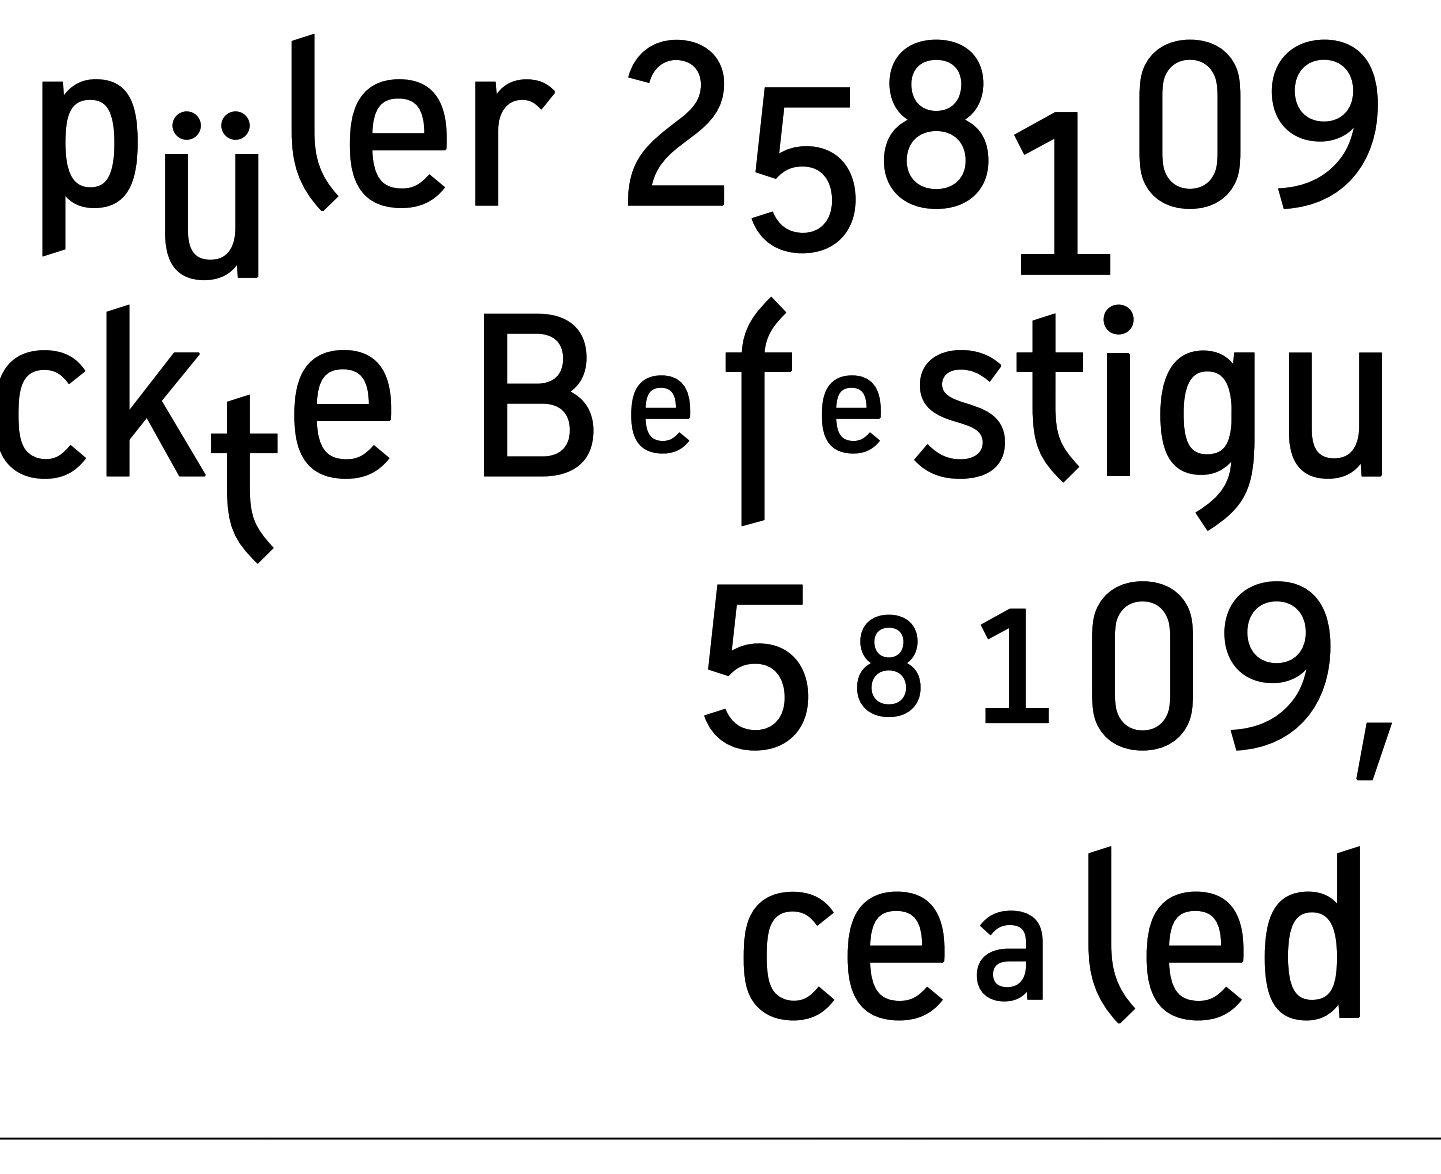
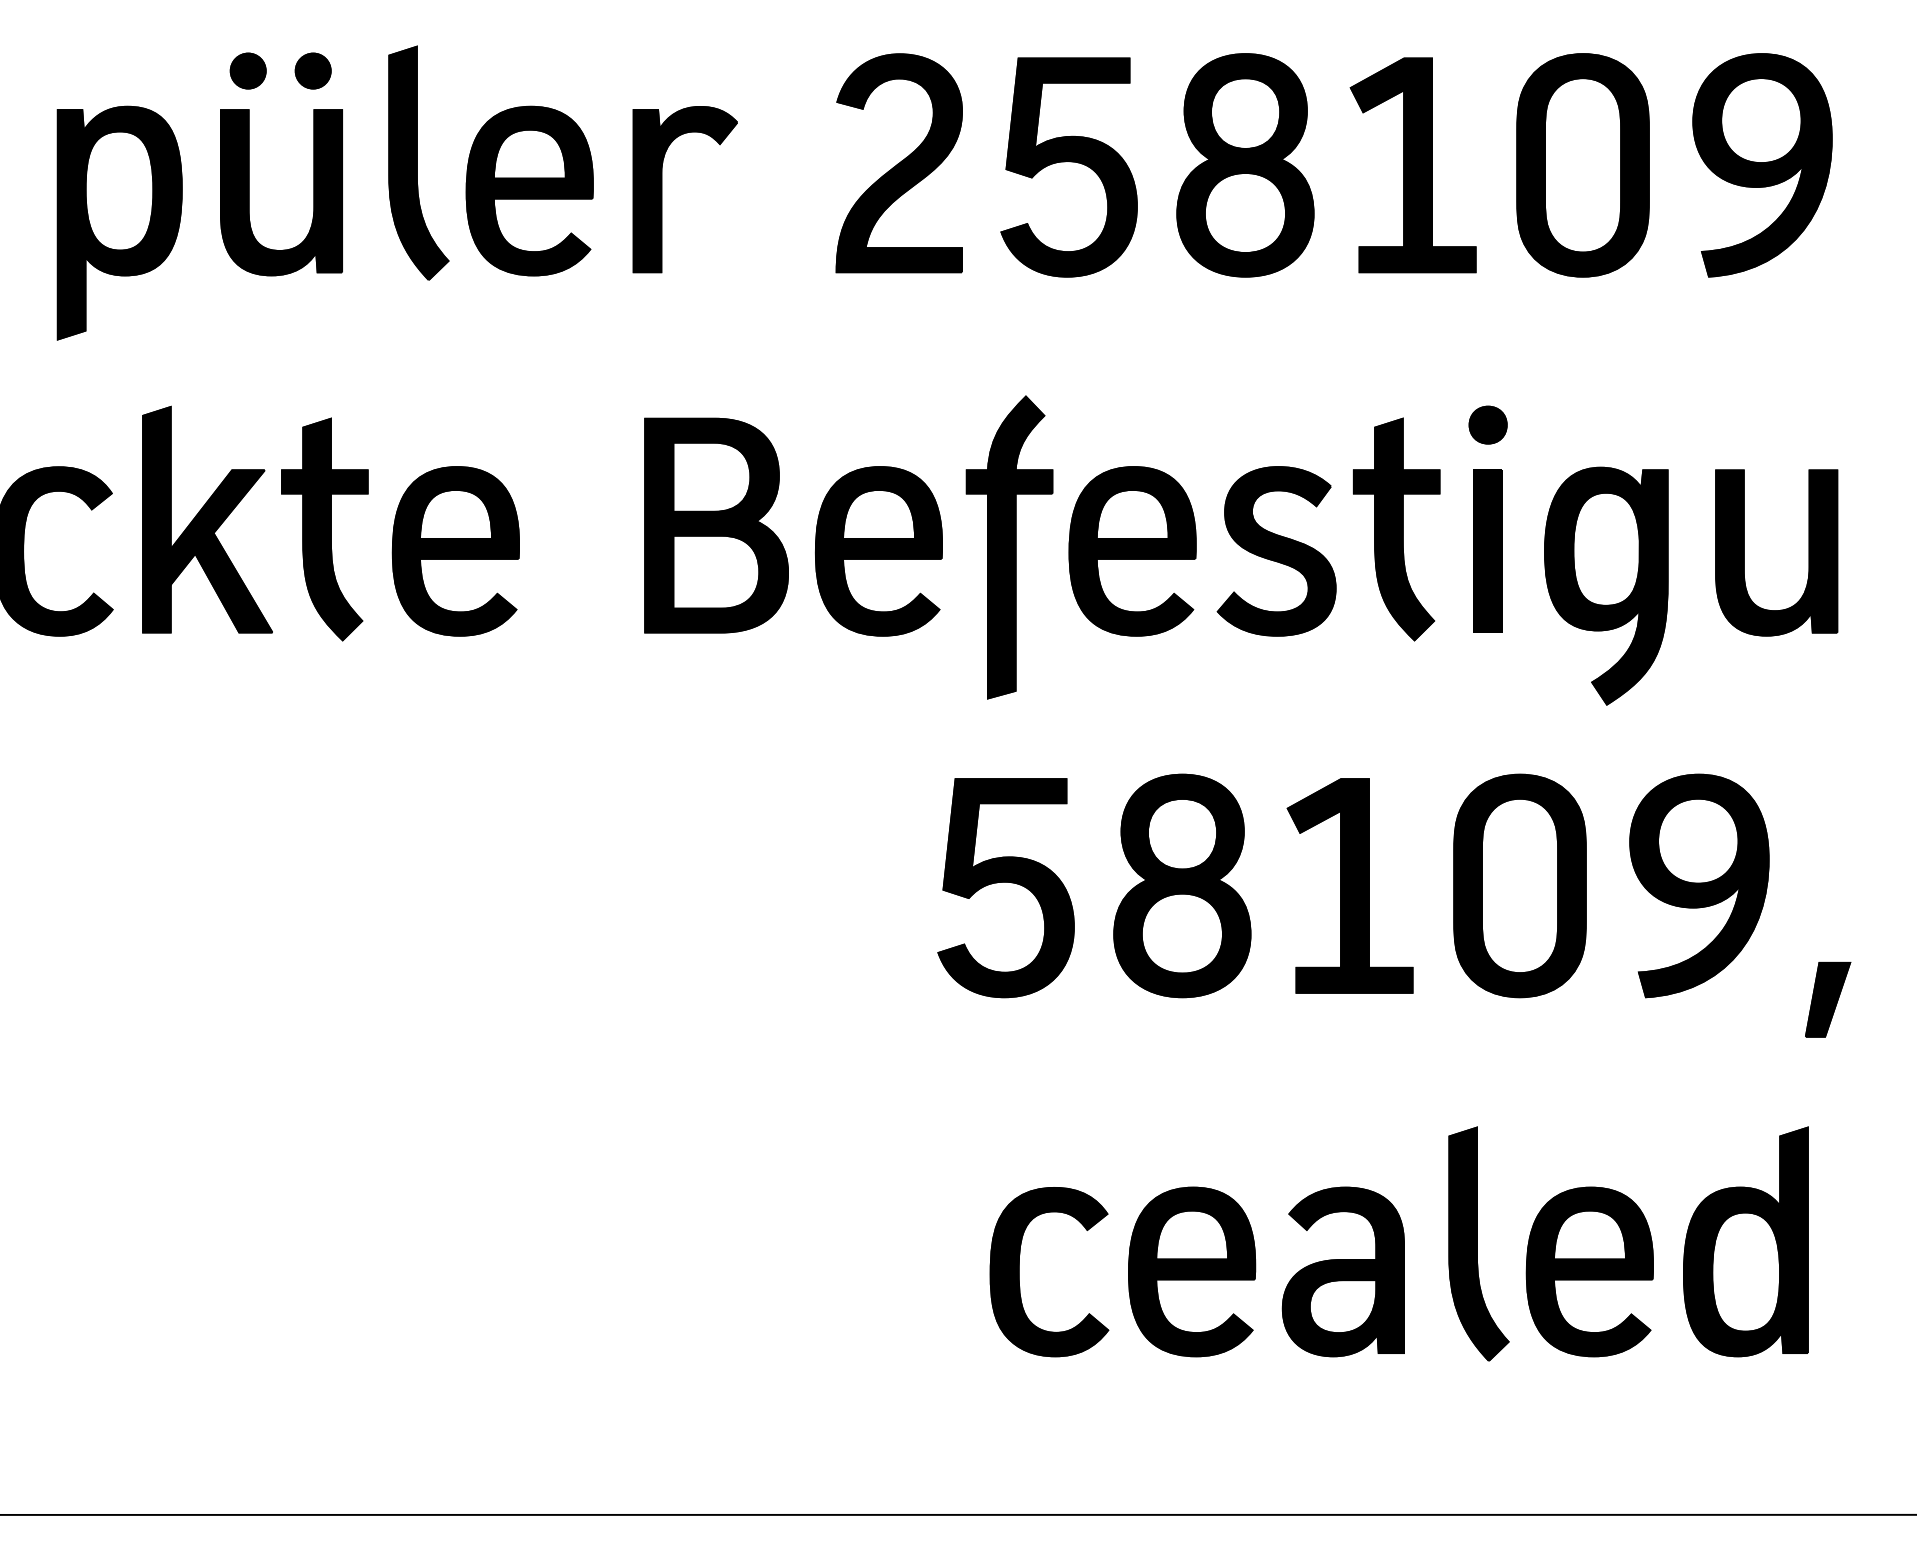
part: (803, 170) -> (1068, 167), moved
part: (1061, 193) -> (1412, 165), moved
part: (187, 195) -> (249, 164), moved
part: (660, 414) -> (878, 551), size x1.67
part: (851, 414) -> (1132, 551), size x1.67
part: (243, 479) -> (324, 529), moved
part: (888, 665) -> (1182, 885), size x1.67
part: (1014, 665) -> (1349, 885), size x1.43
part: (1009, 955) -> (1342, 1271), size x1.43

